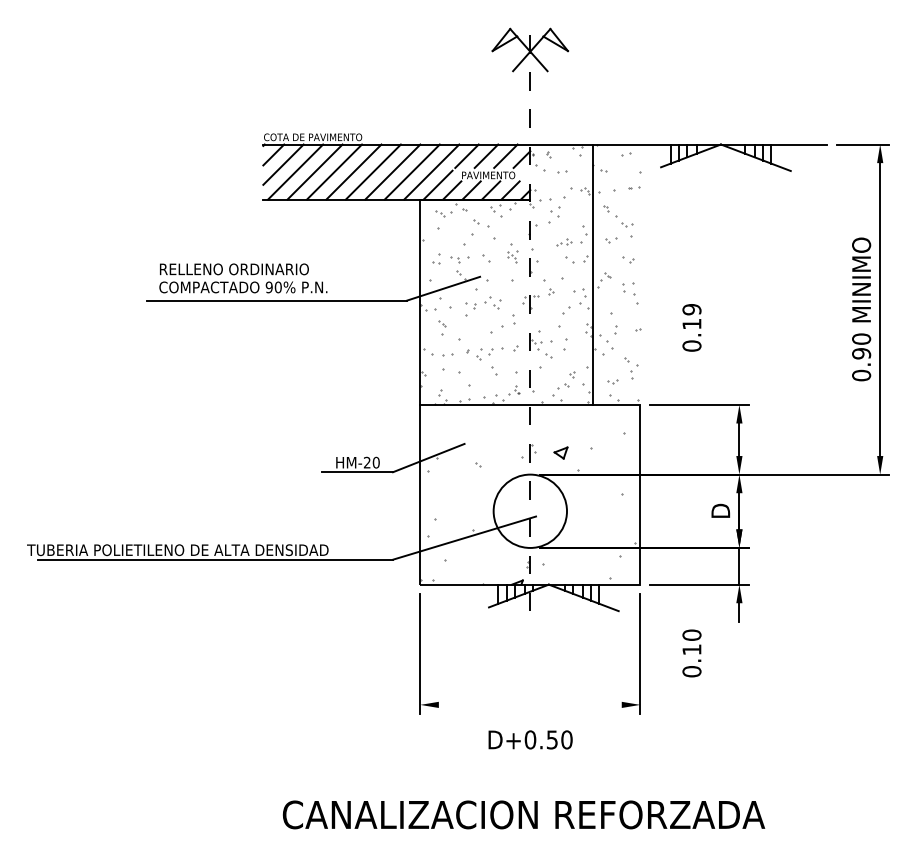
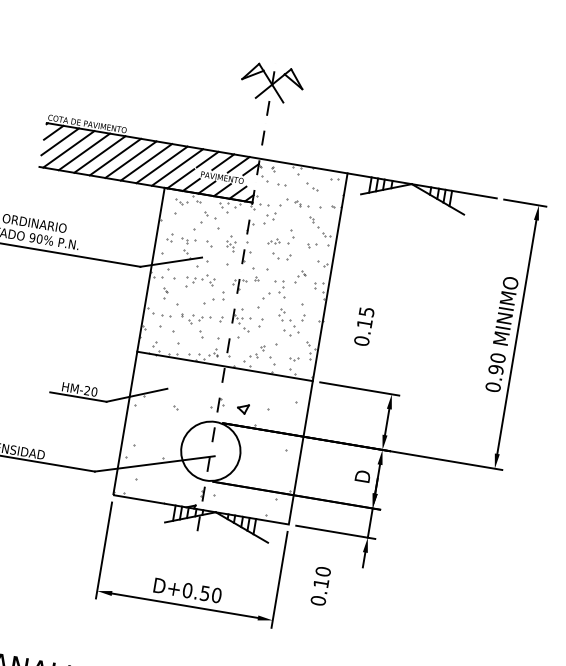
line: (593, 274) -> (330, 277), moved
text: (691, 309) -> (366, 311), 0.19 -> 0.15
line: (529, 704) -> (184, 605), added
text: (530, 739) -> (187, 590), moved

